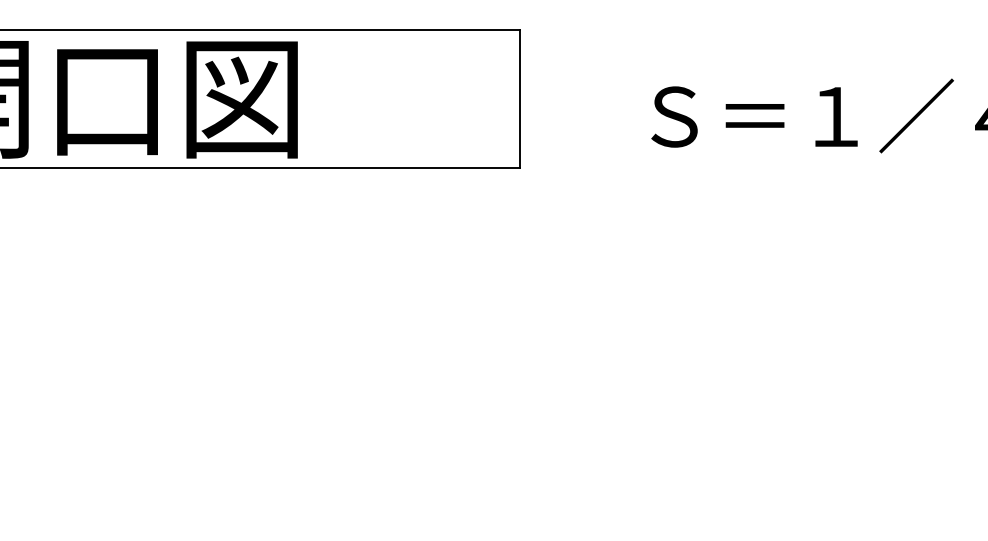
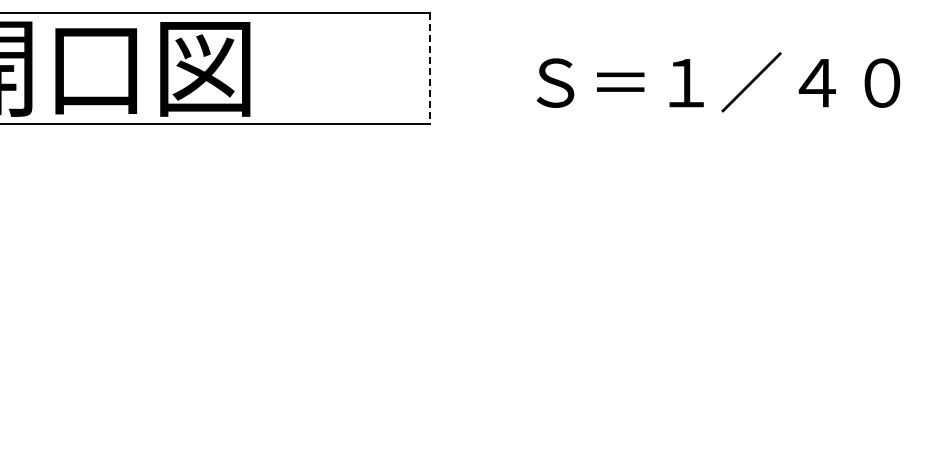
line: (520, 98) -> (430, 68), solid -> dashed

